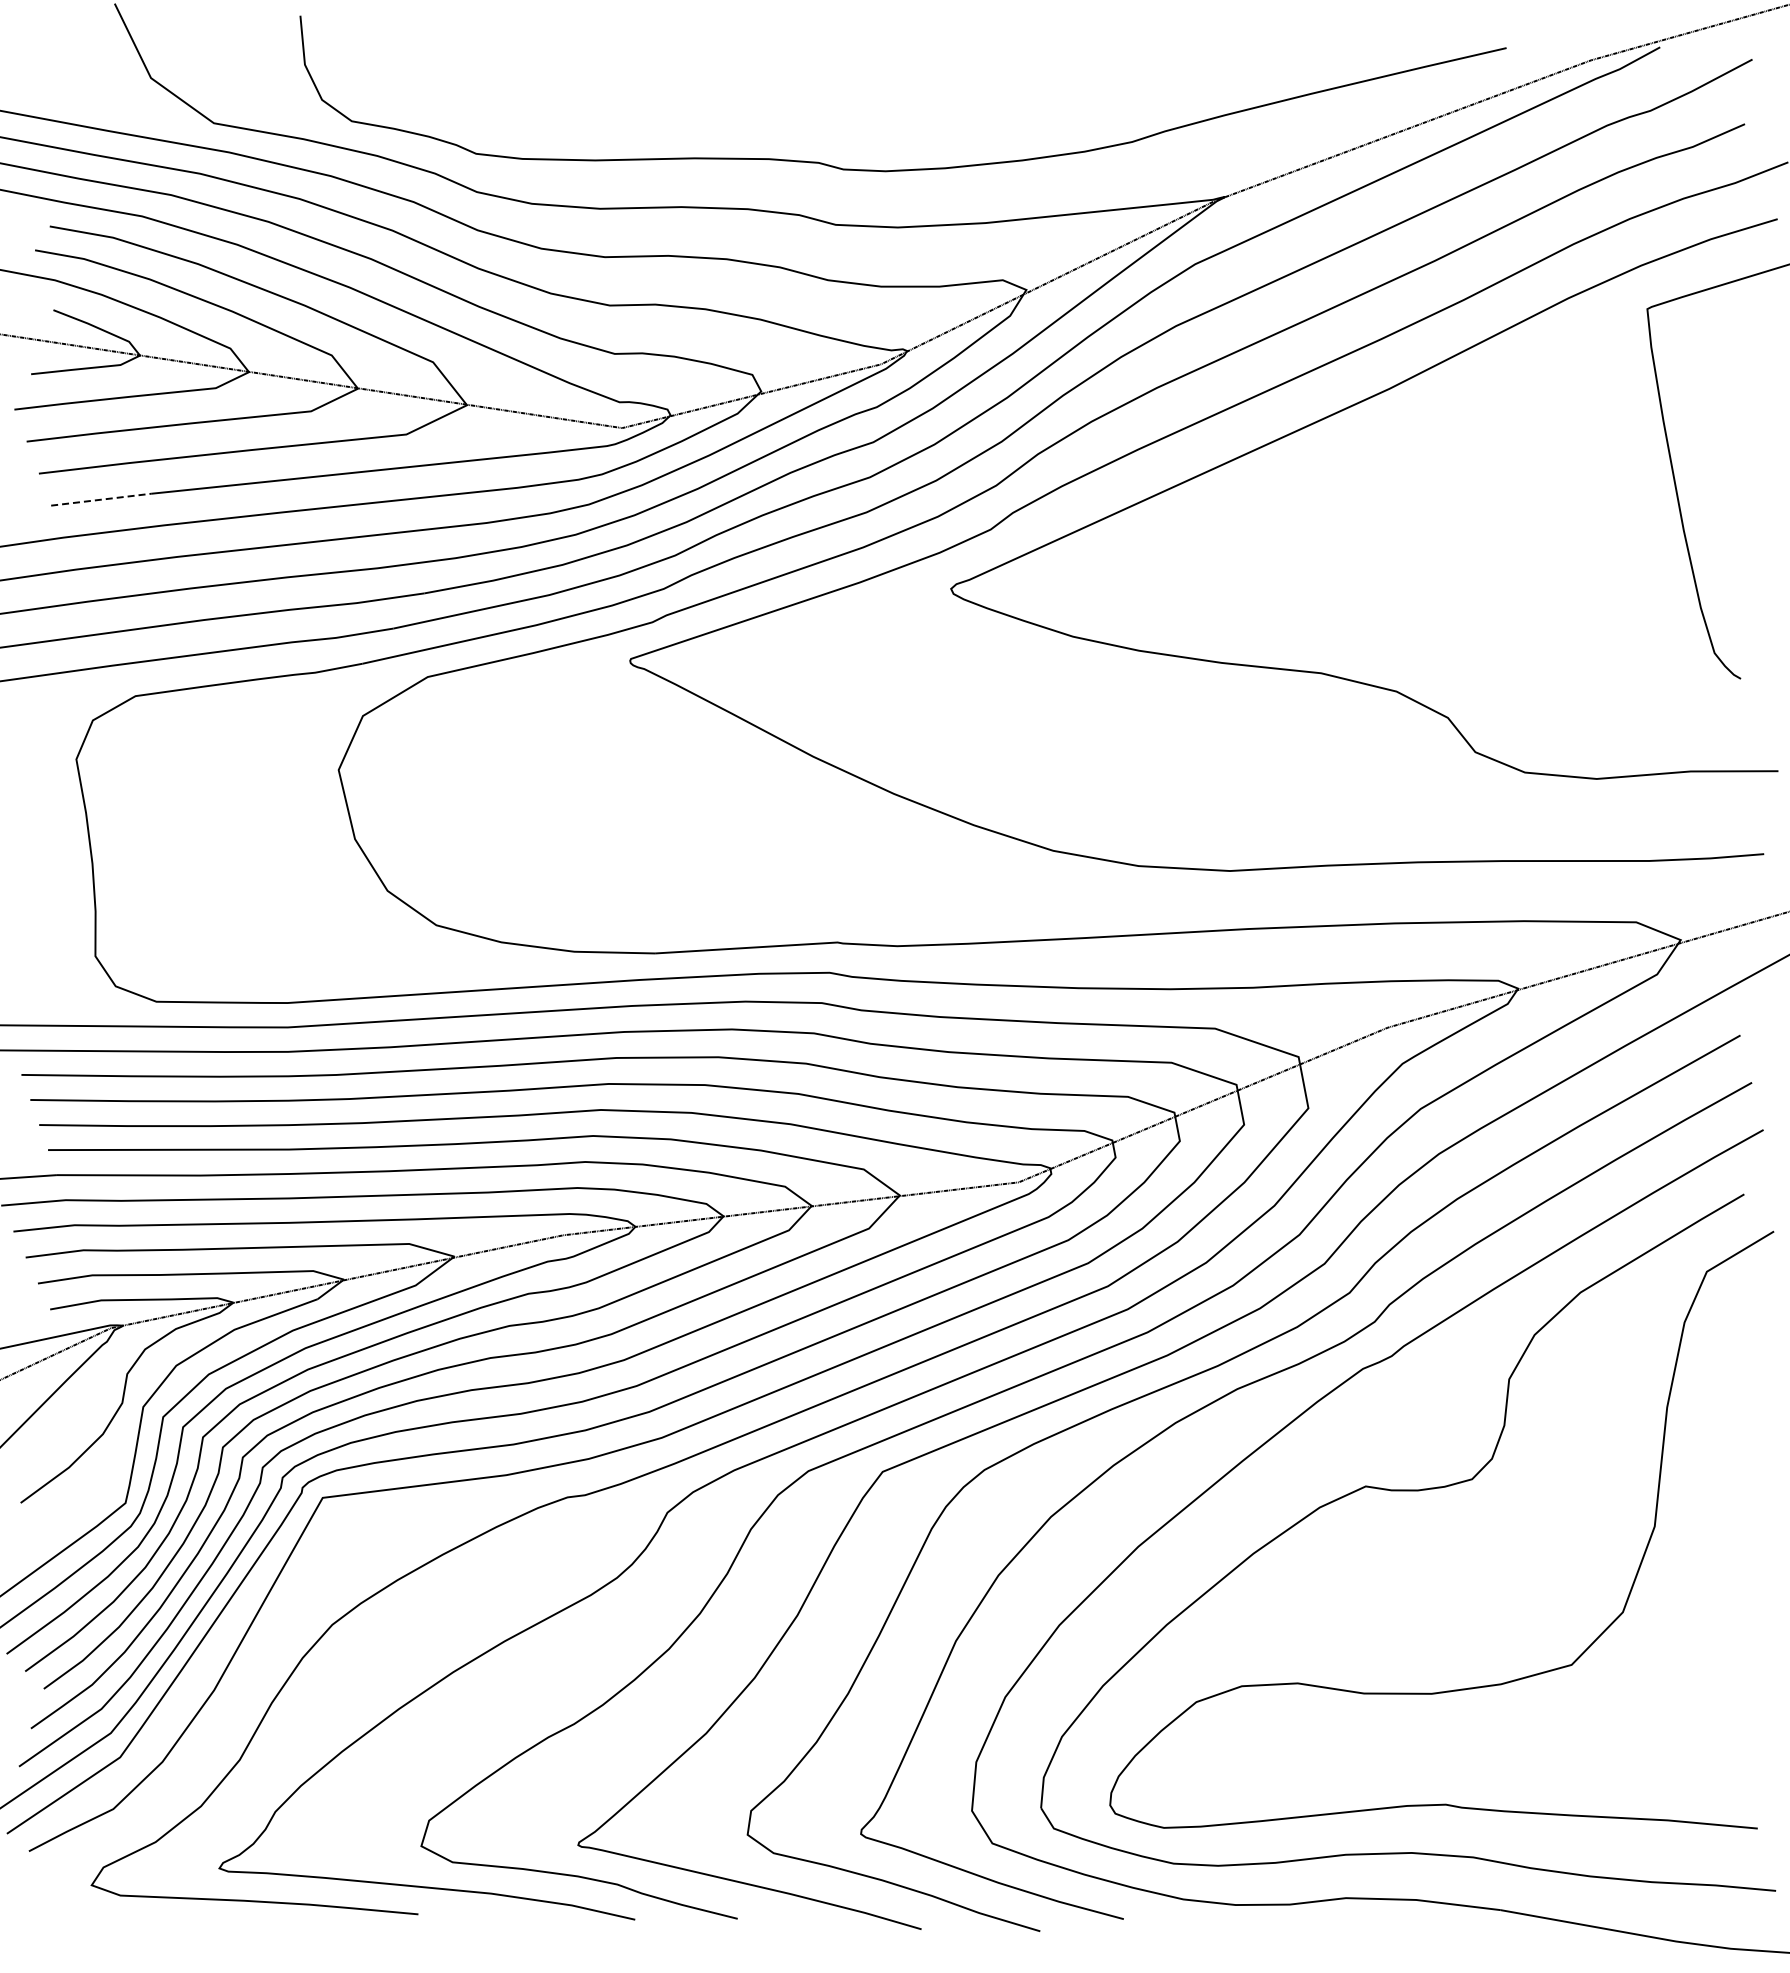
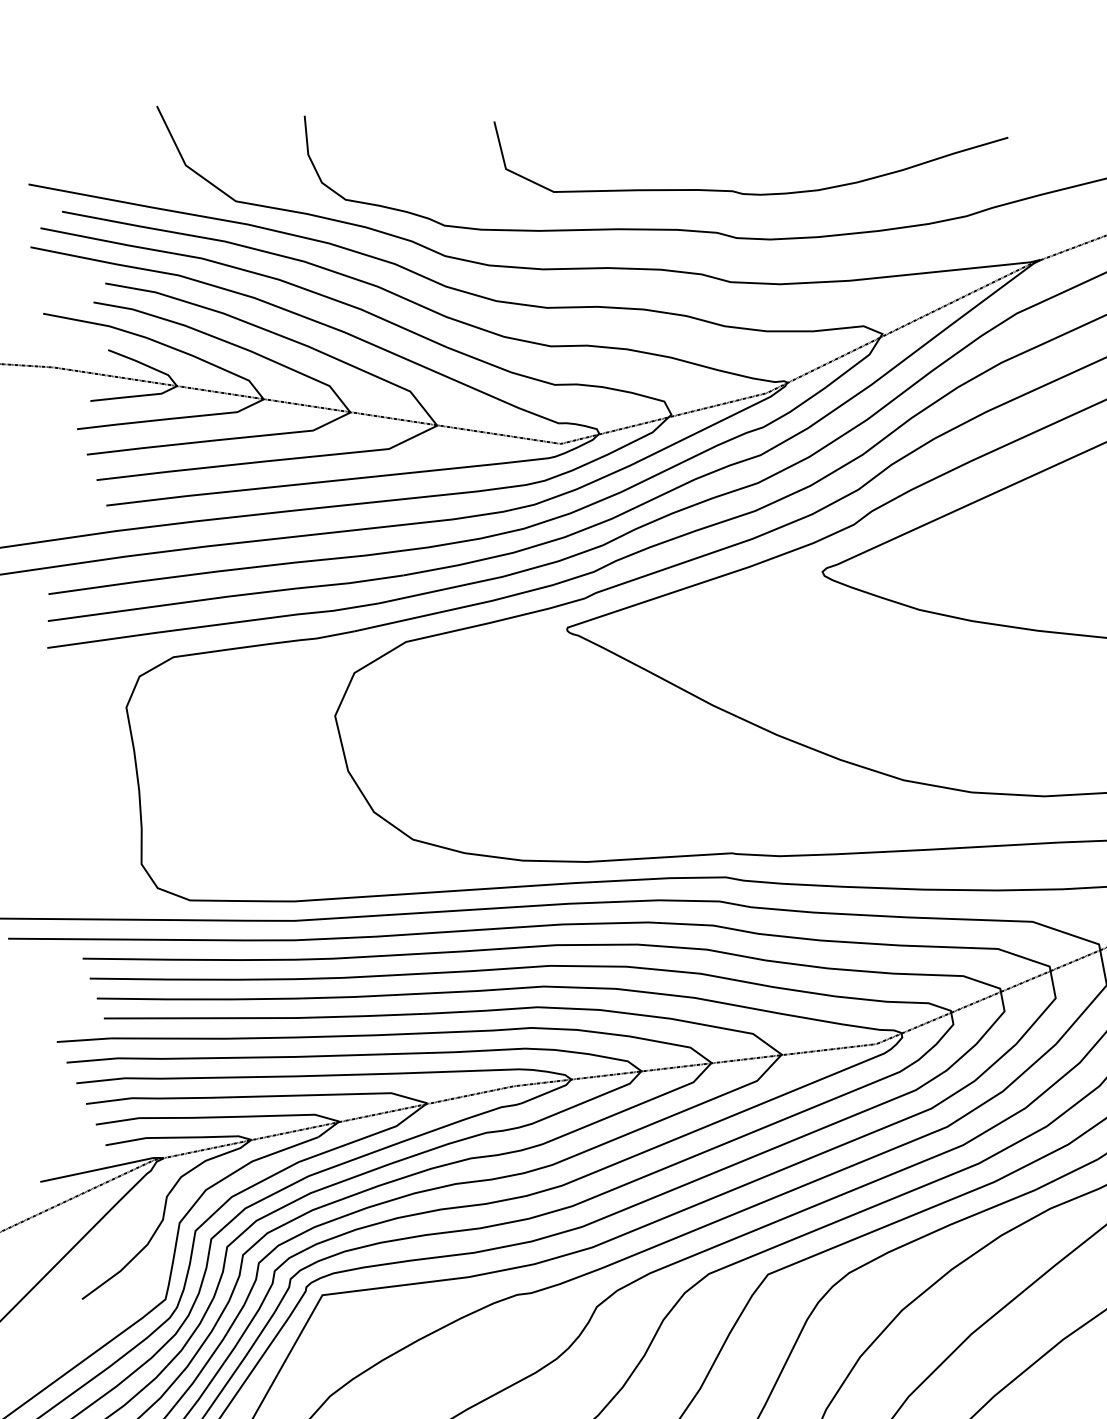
curve: (860, 113) -> (750, 193), added
line: (101, 499) -> (146, 500), dashed -> solid

